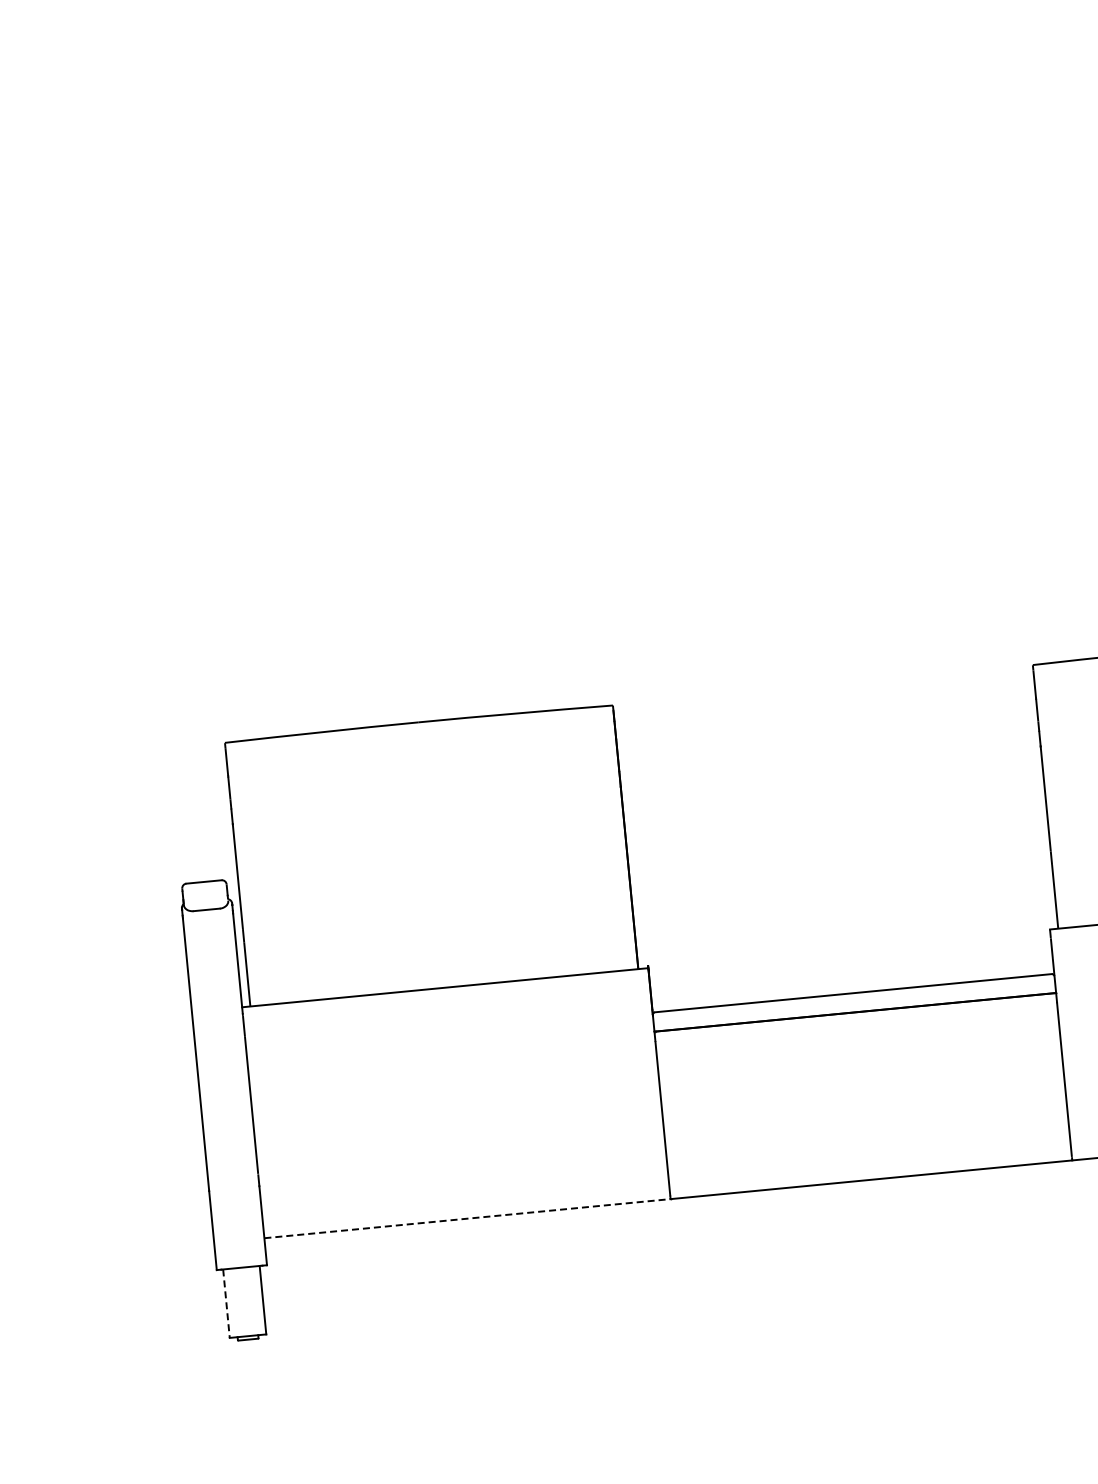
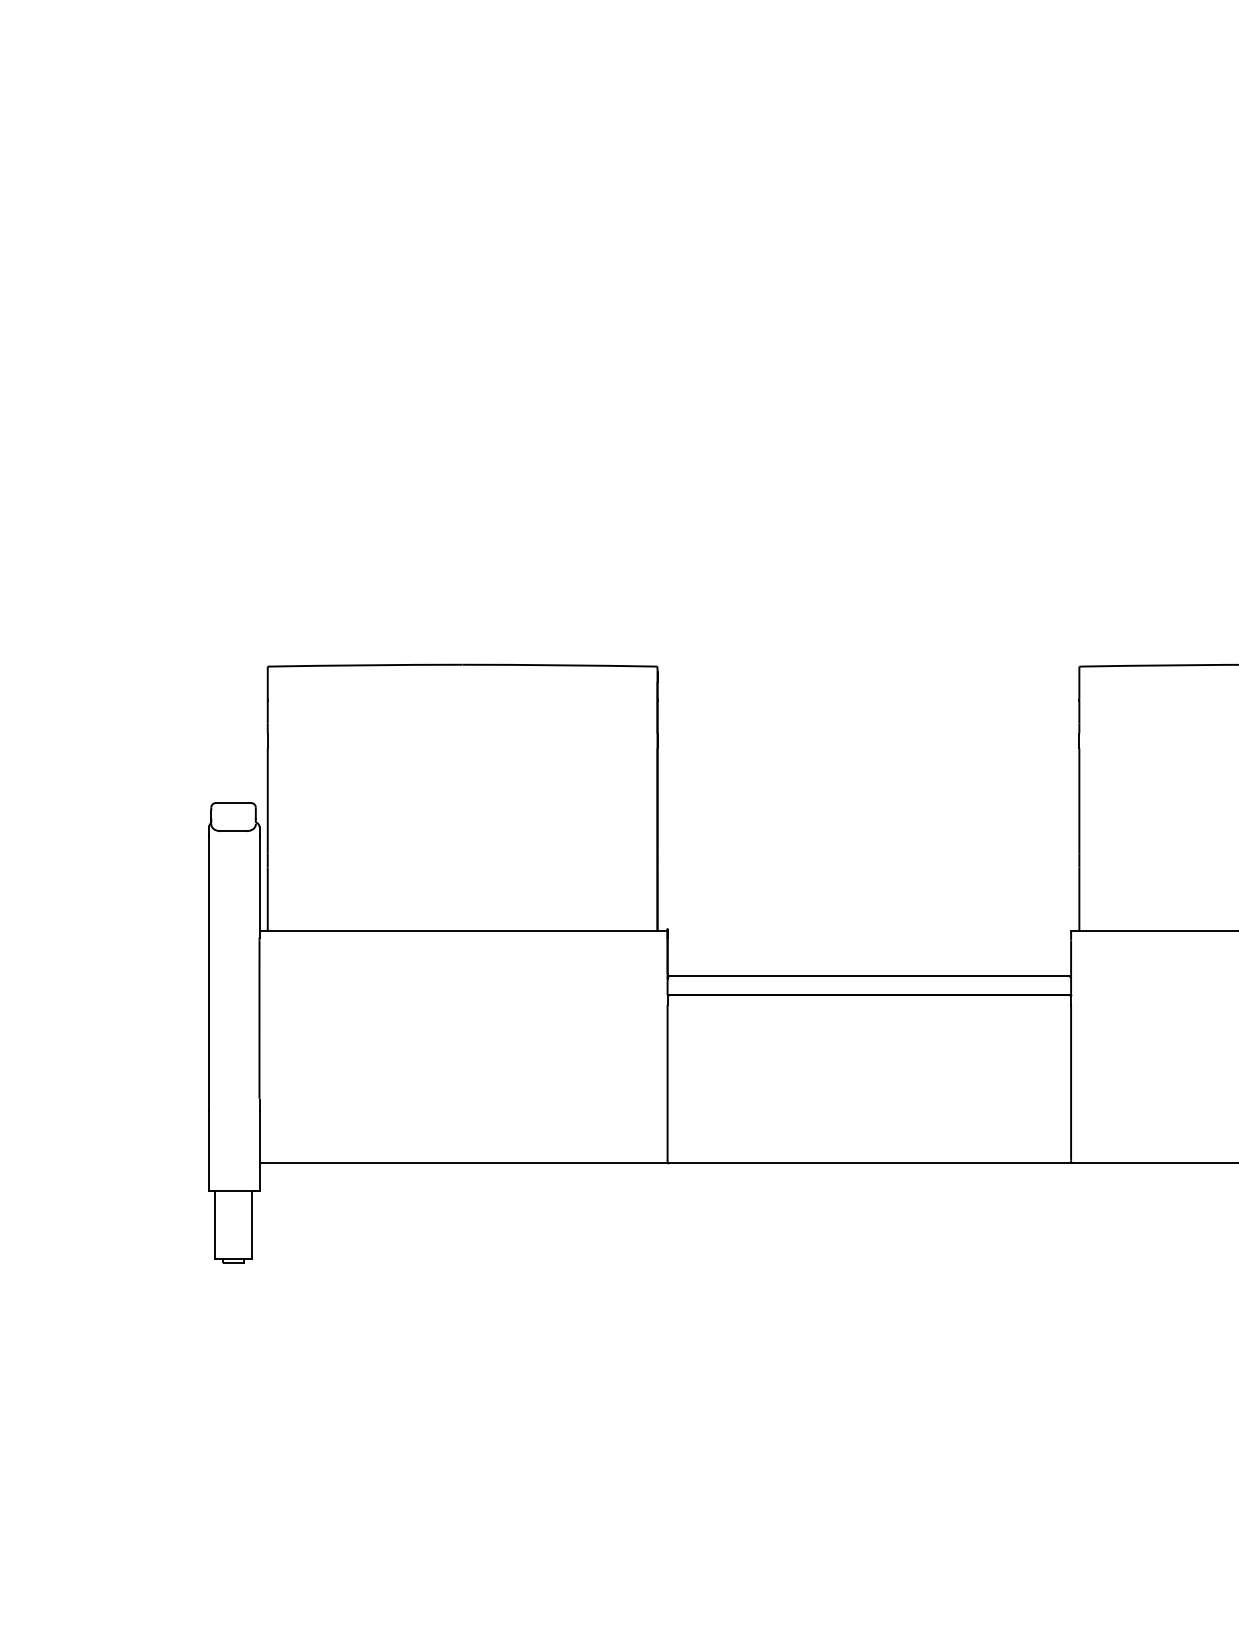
line: (468, 1218) -> (464, 1163), dashed -> solid
line: (226, 1304) -> (215, 1225), dashed -> solid

